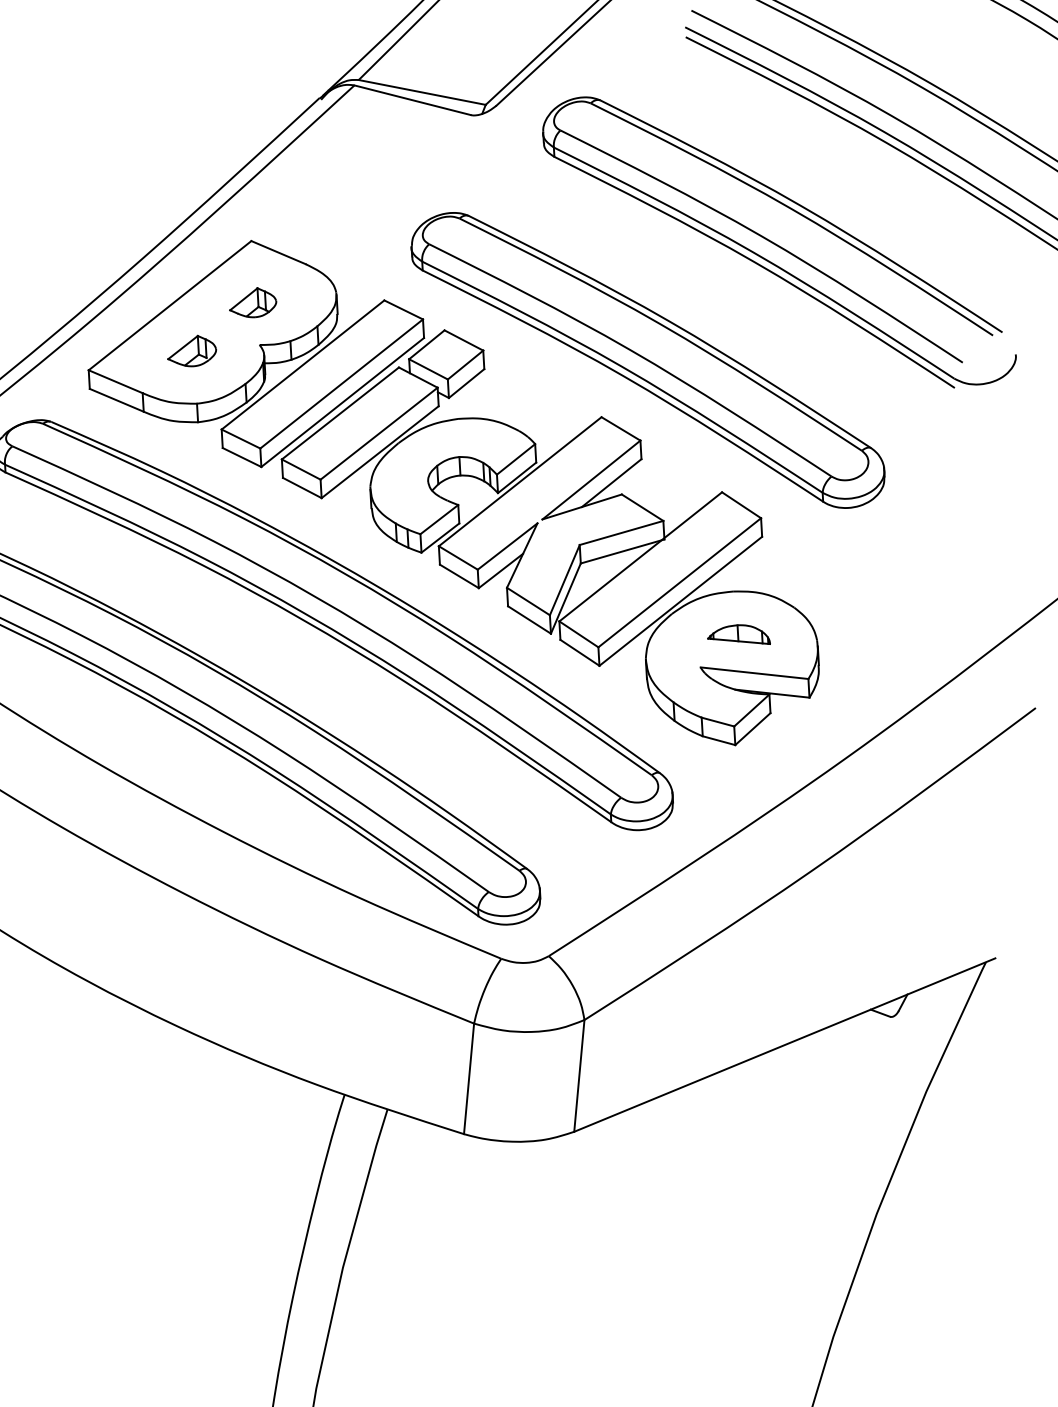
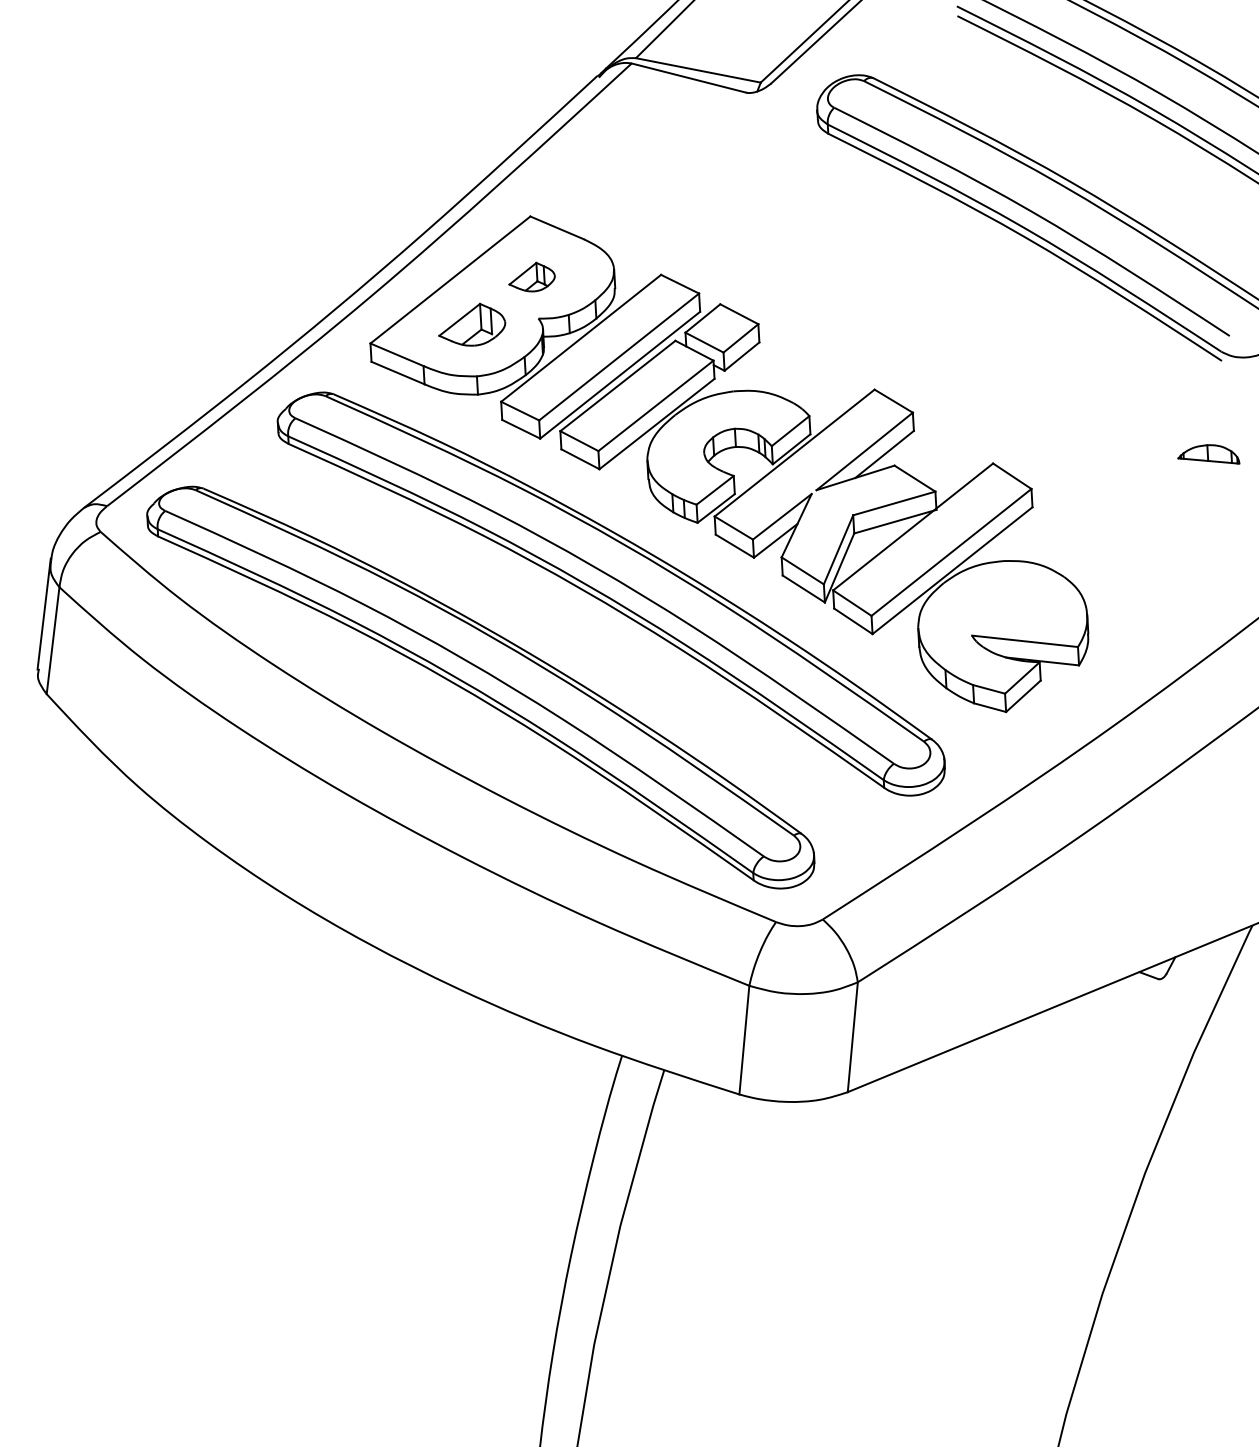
part: (191, 350) -> (471, 324), size x1.4
part: (647, 360) -> (919, 333), removed
part: (738, 634) -> (1208, 454), moved

